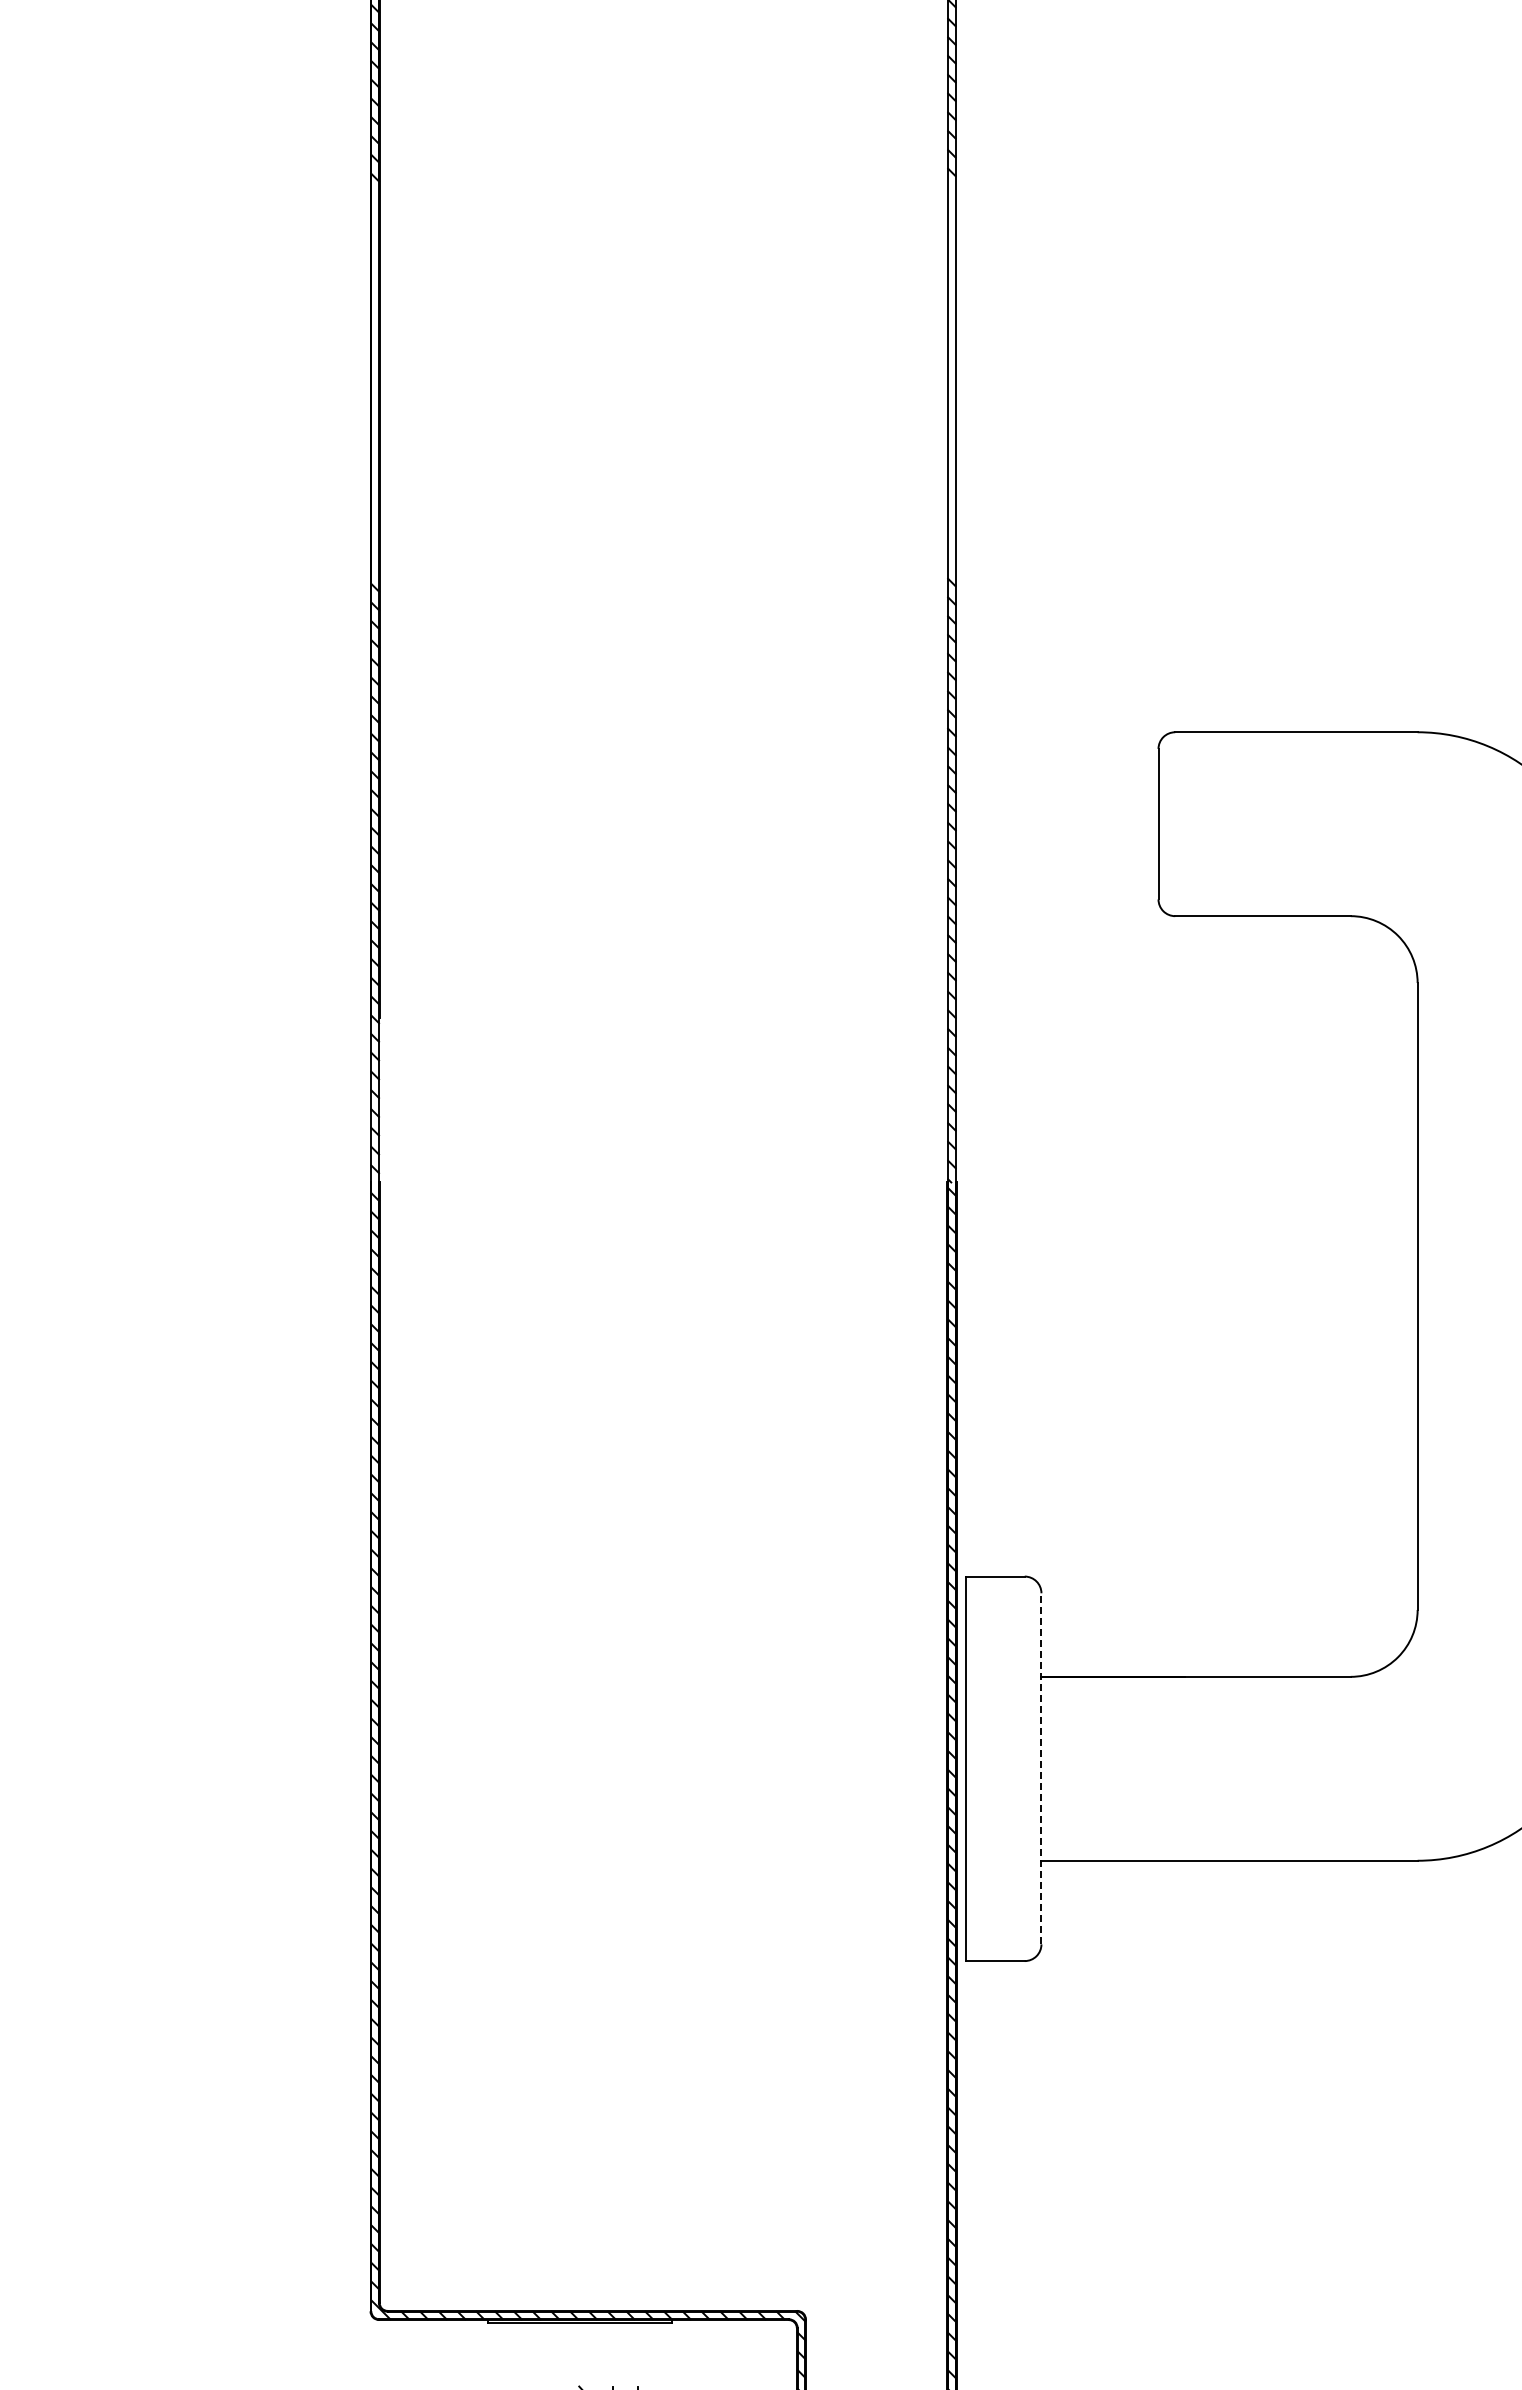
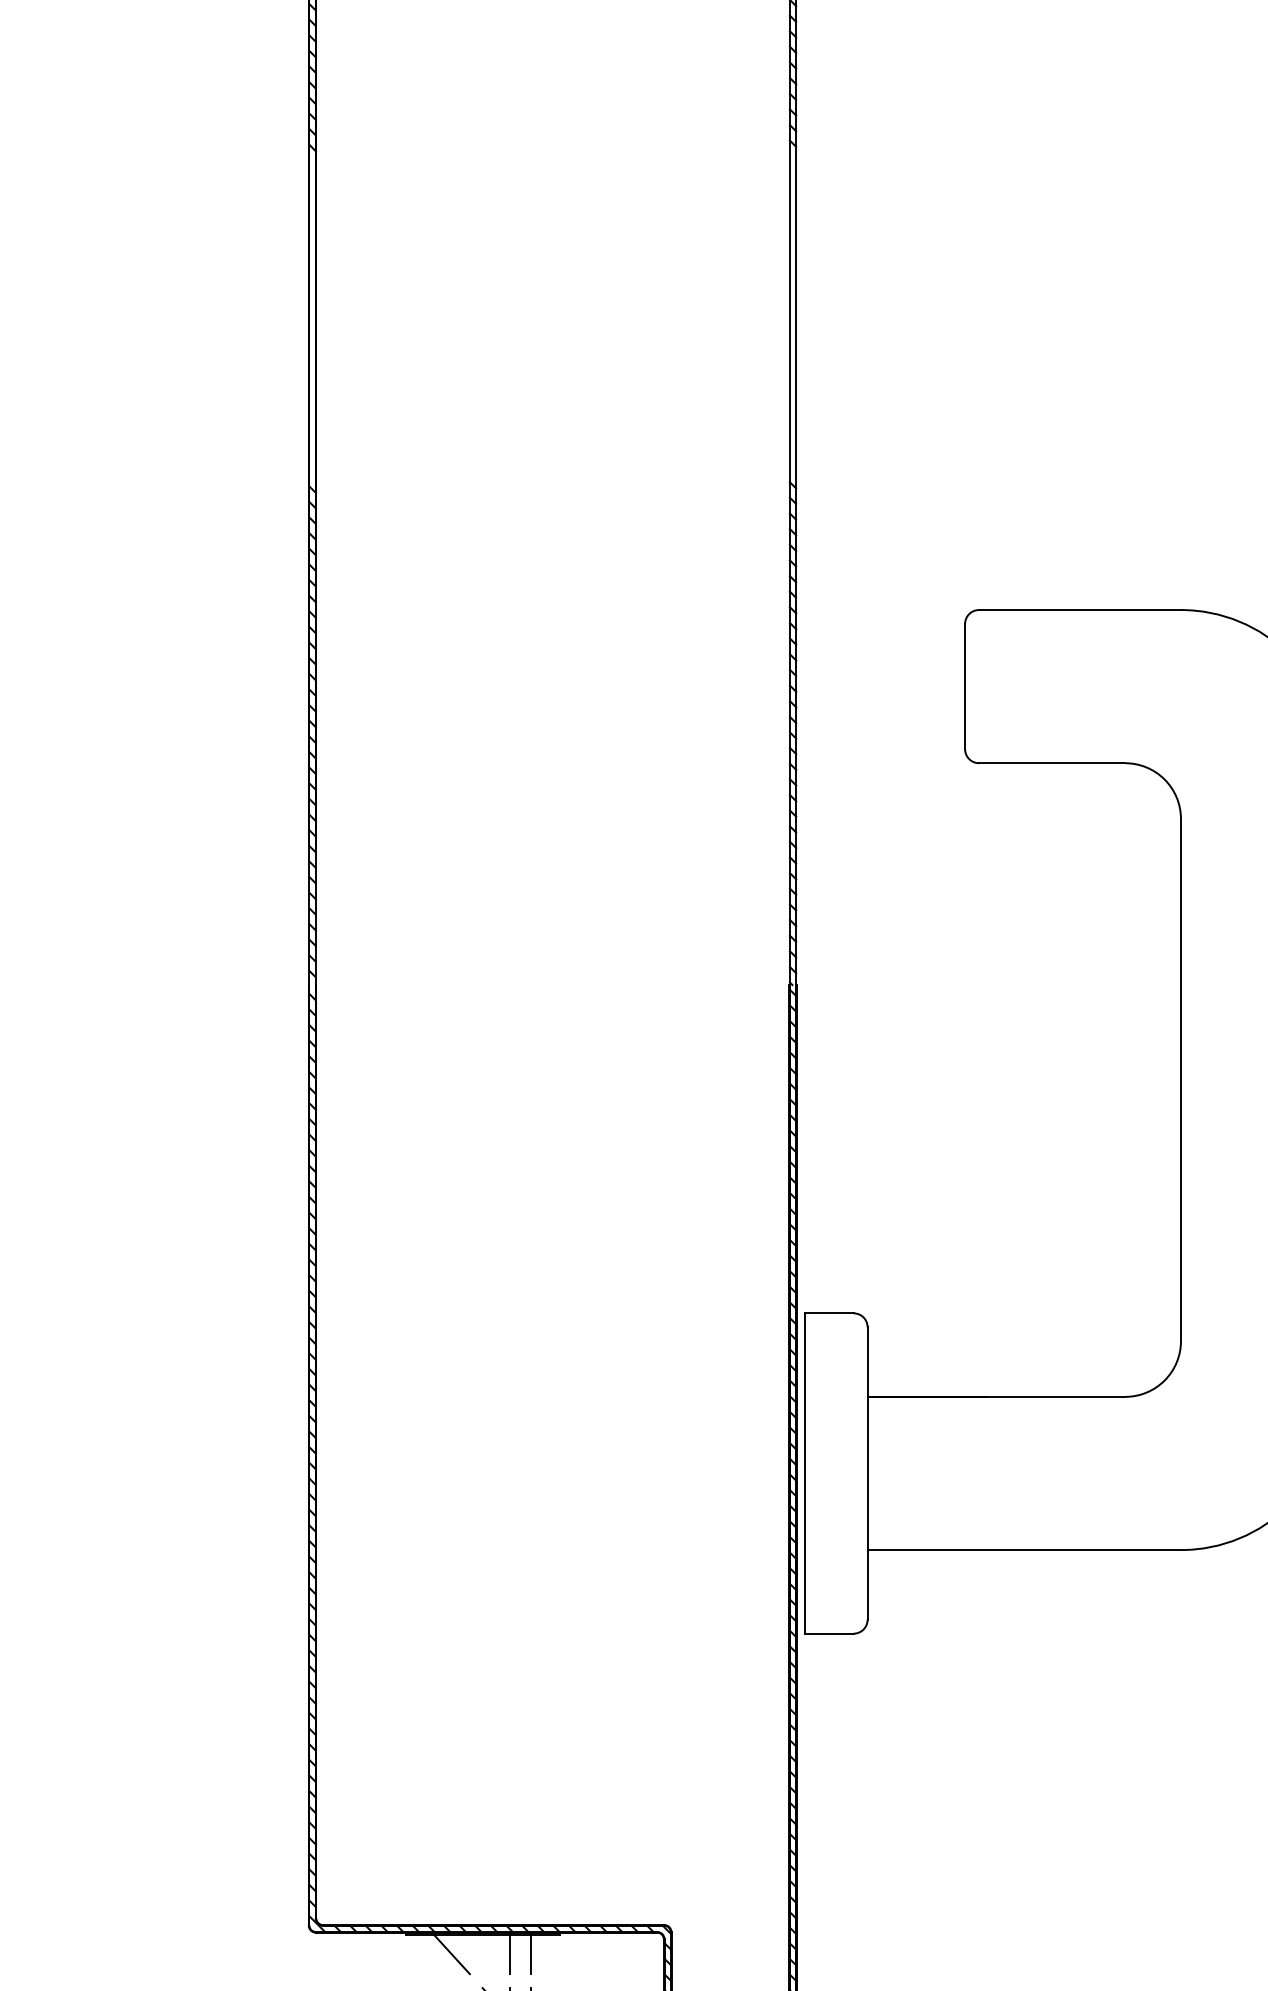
line: (1041, 1768) -> (867, 1473), dashed -> solid
line: (541, 2345) -> (451, 1953), added
line: (612, 2345) -> (510, 1953), added
line: (637, 2345) -> (531, 1953), added

